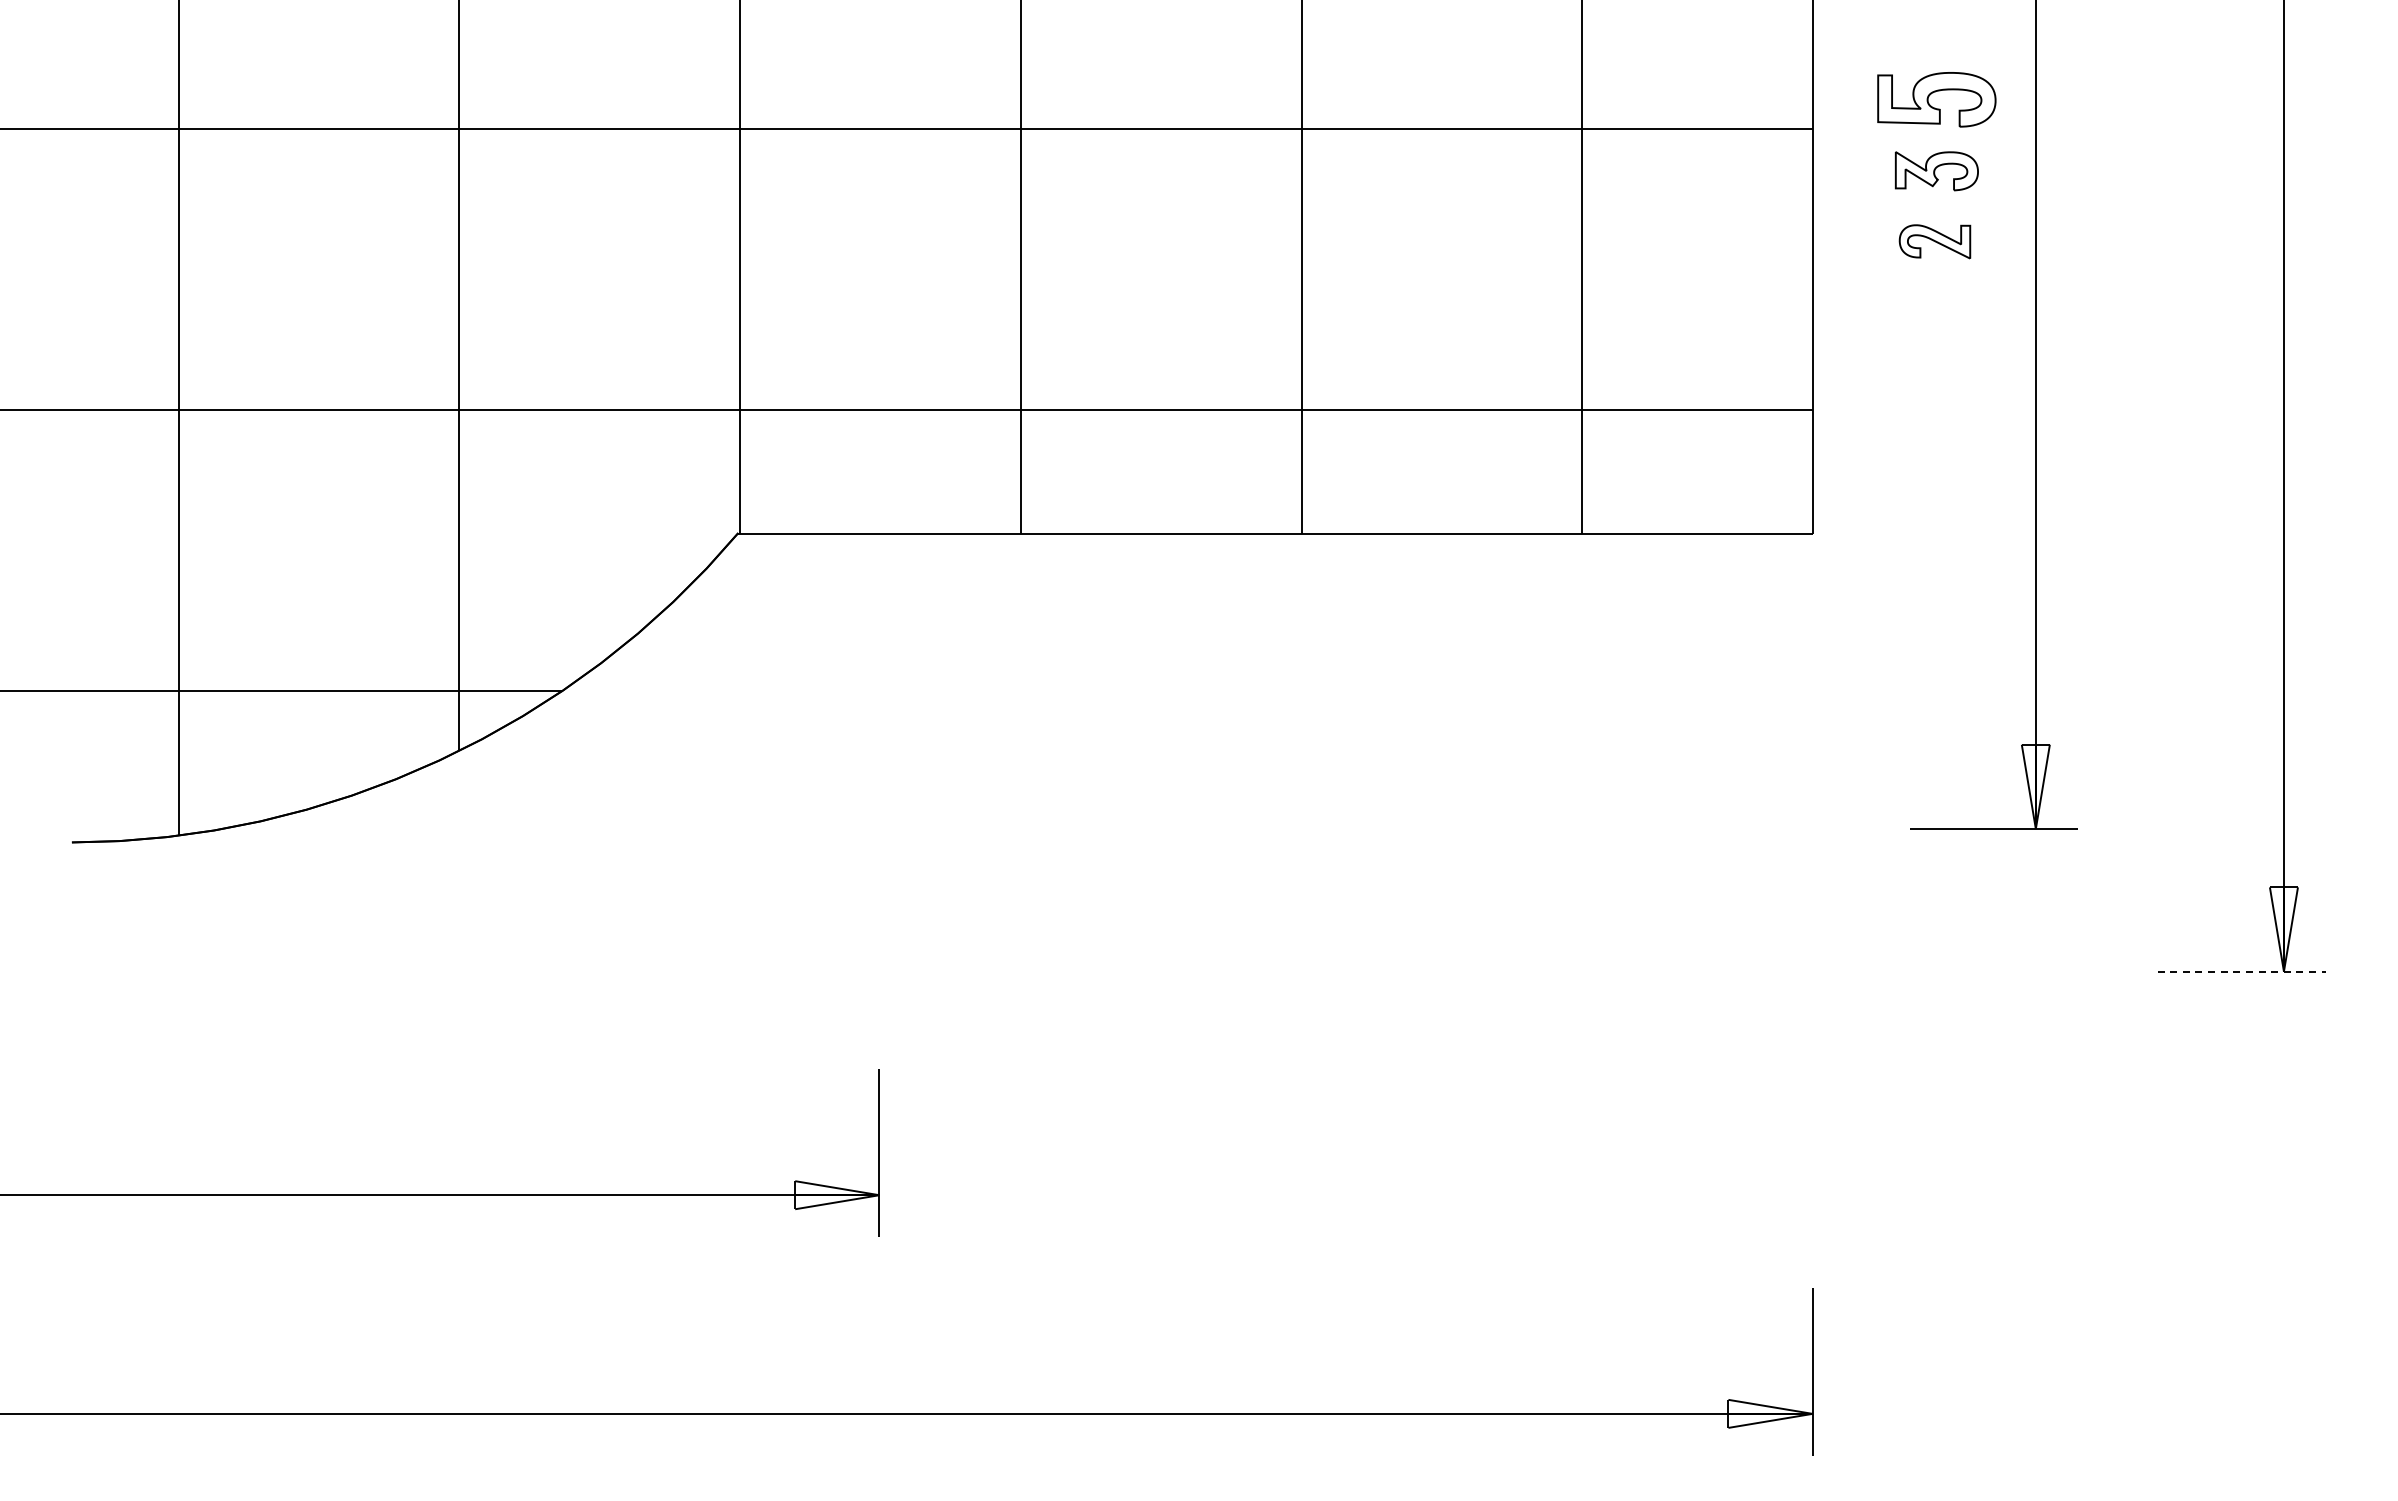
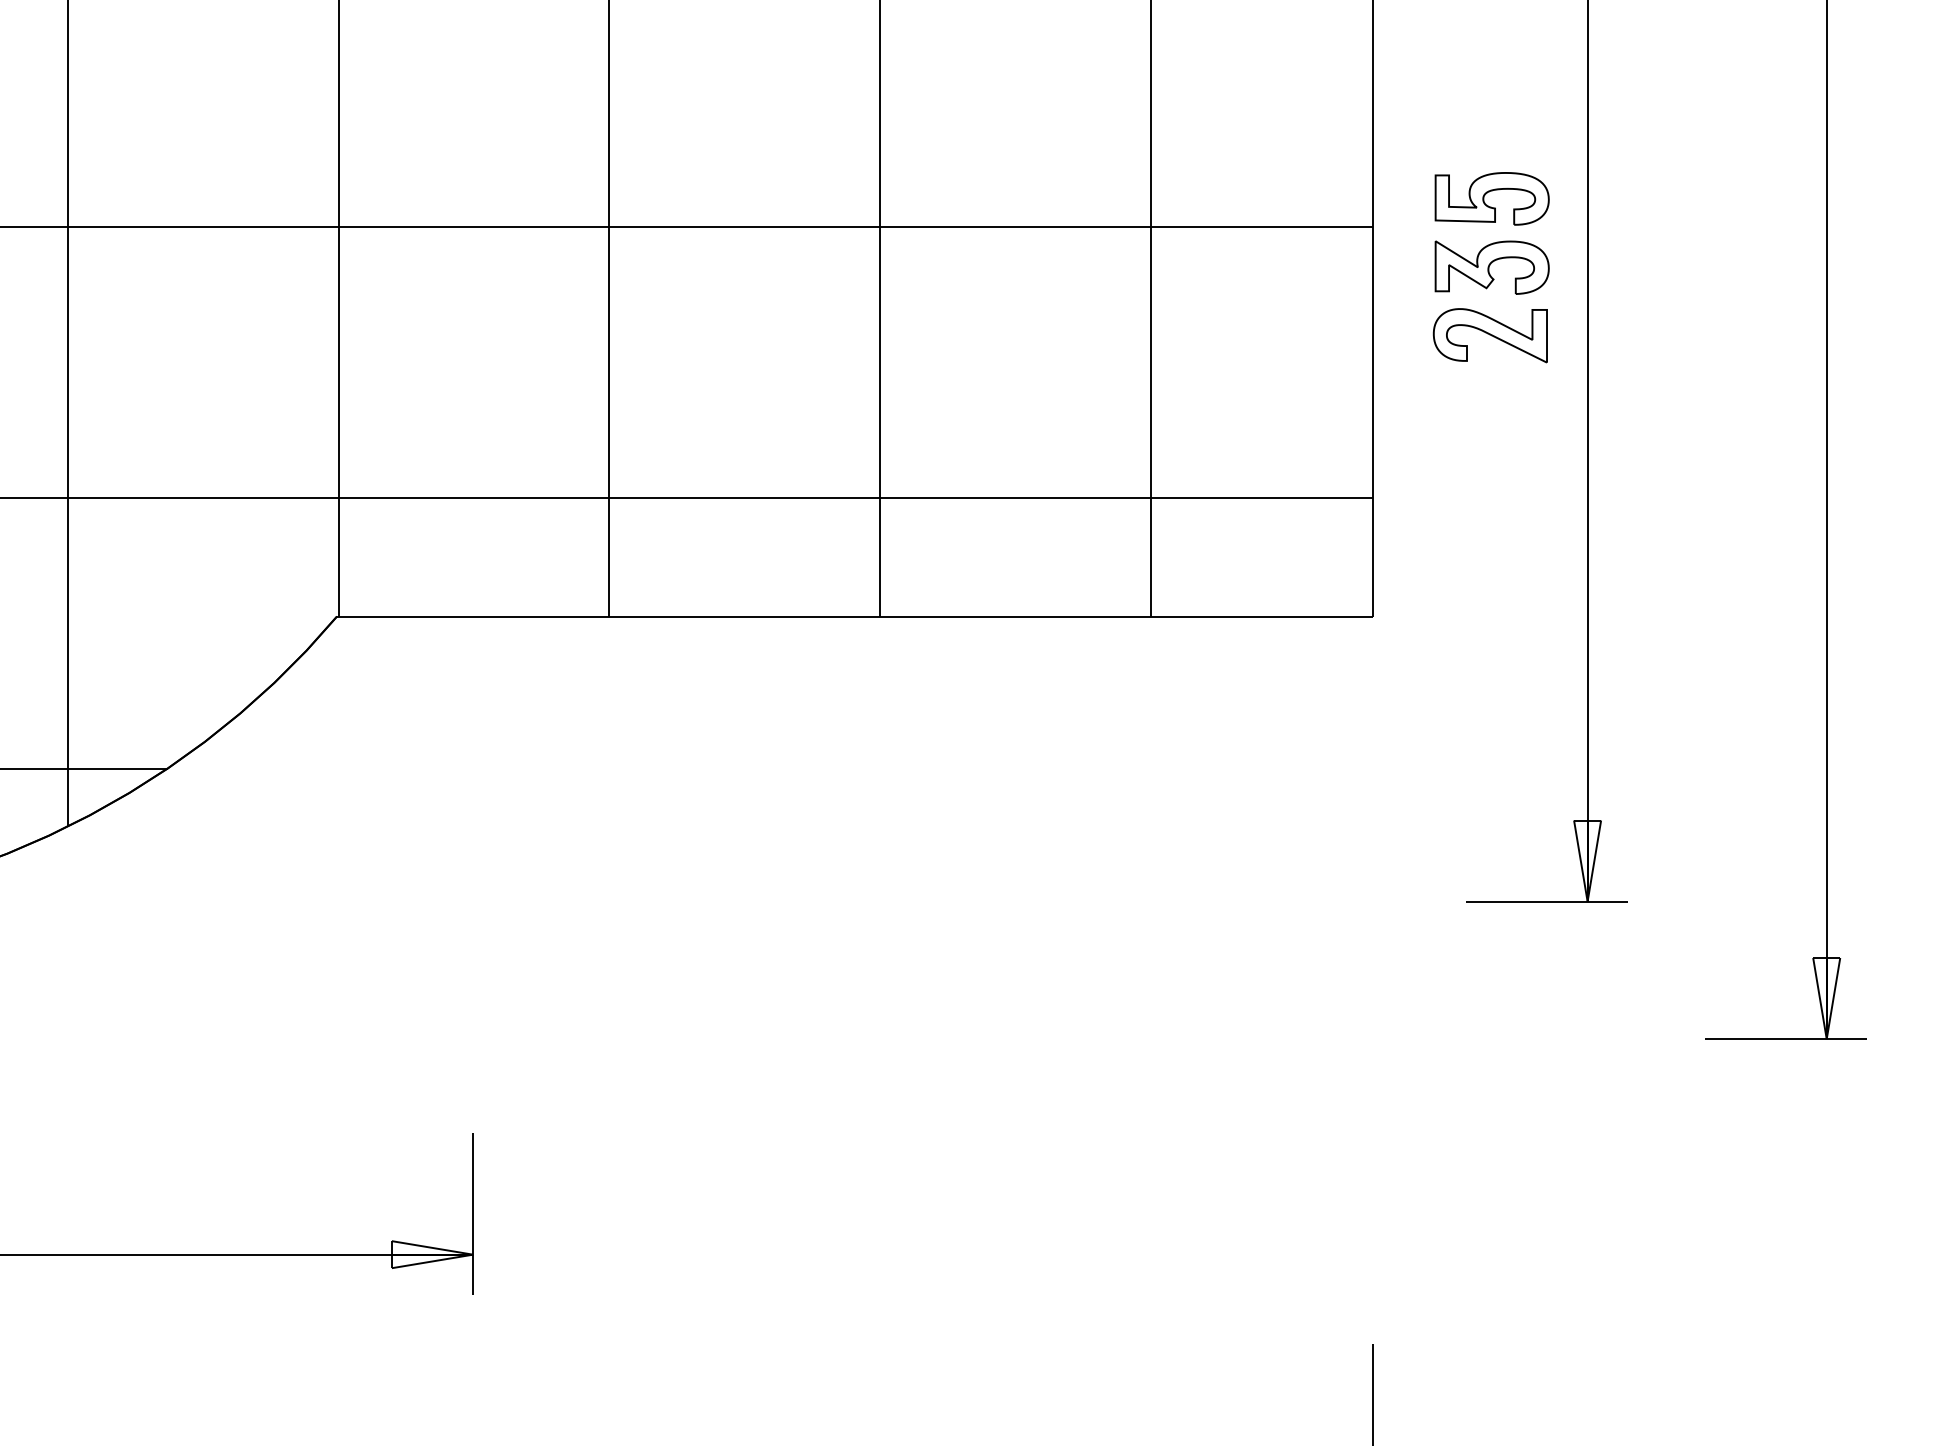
part: (1936, 171) -> (1491, 268), size x1.43
part: (1934, 241) -> (1489, 335), size x1.67
line: (2242, 971) -> (1786, 1039), dashed -> solid

